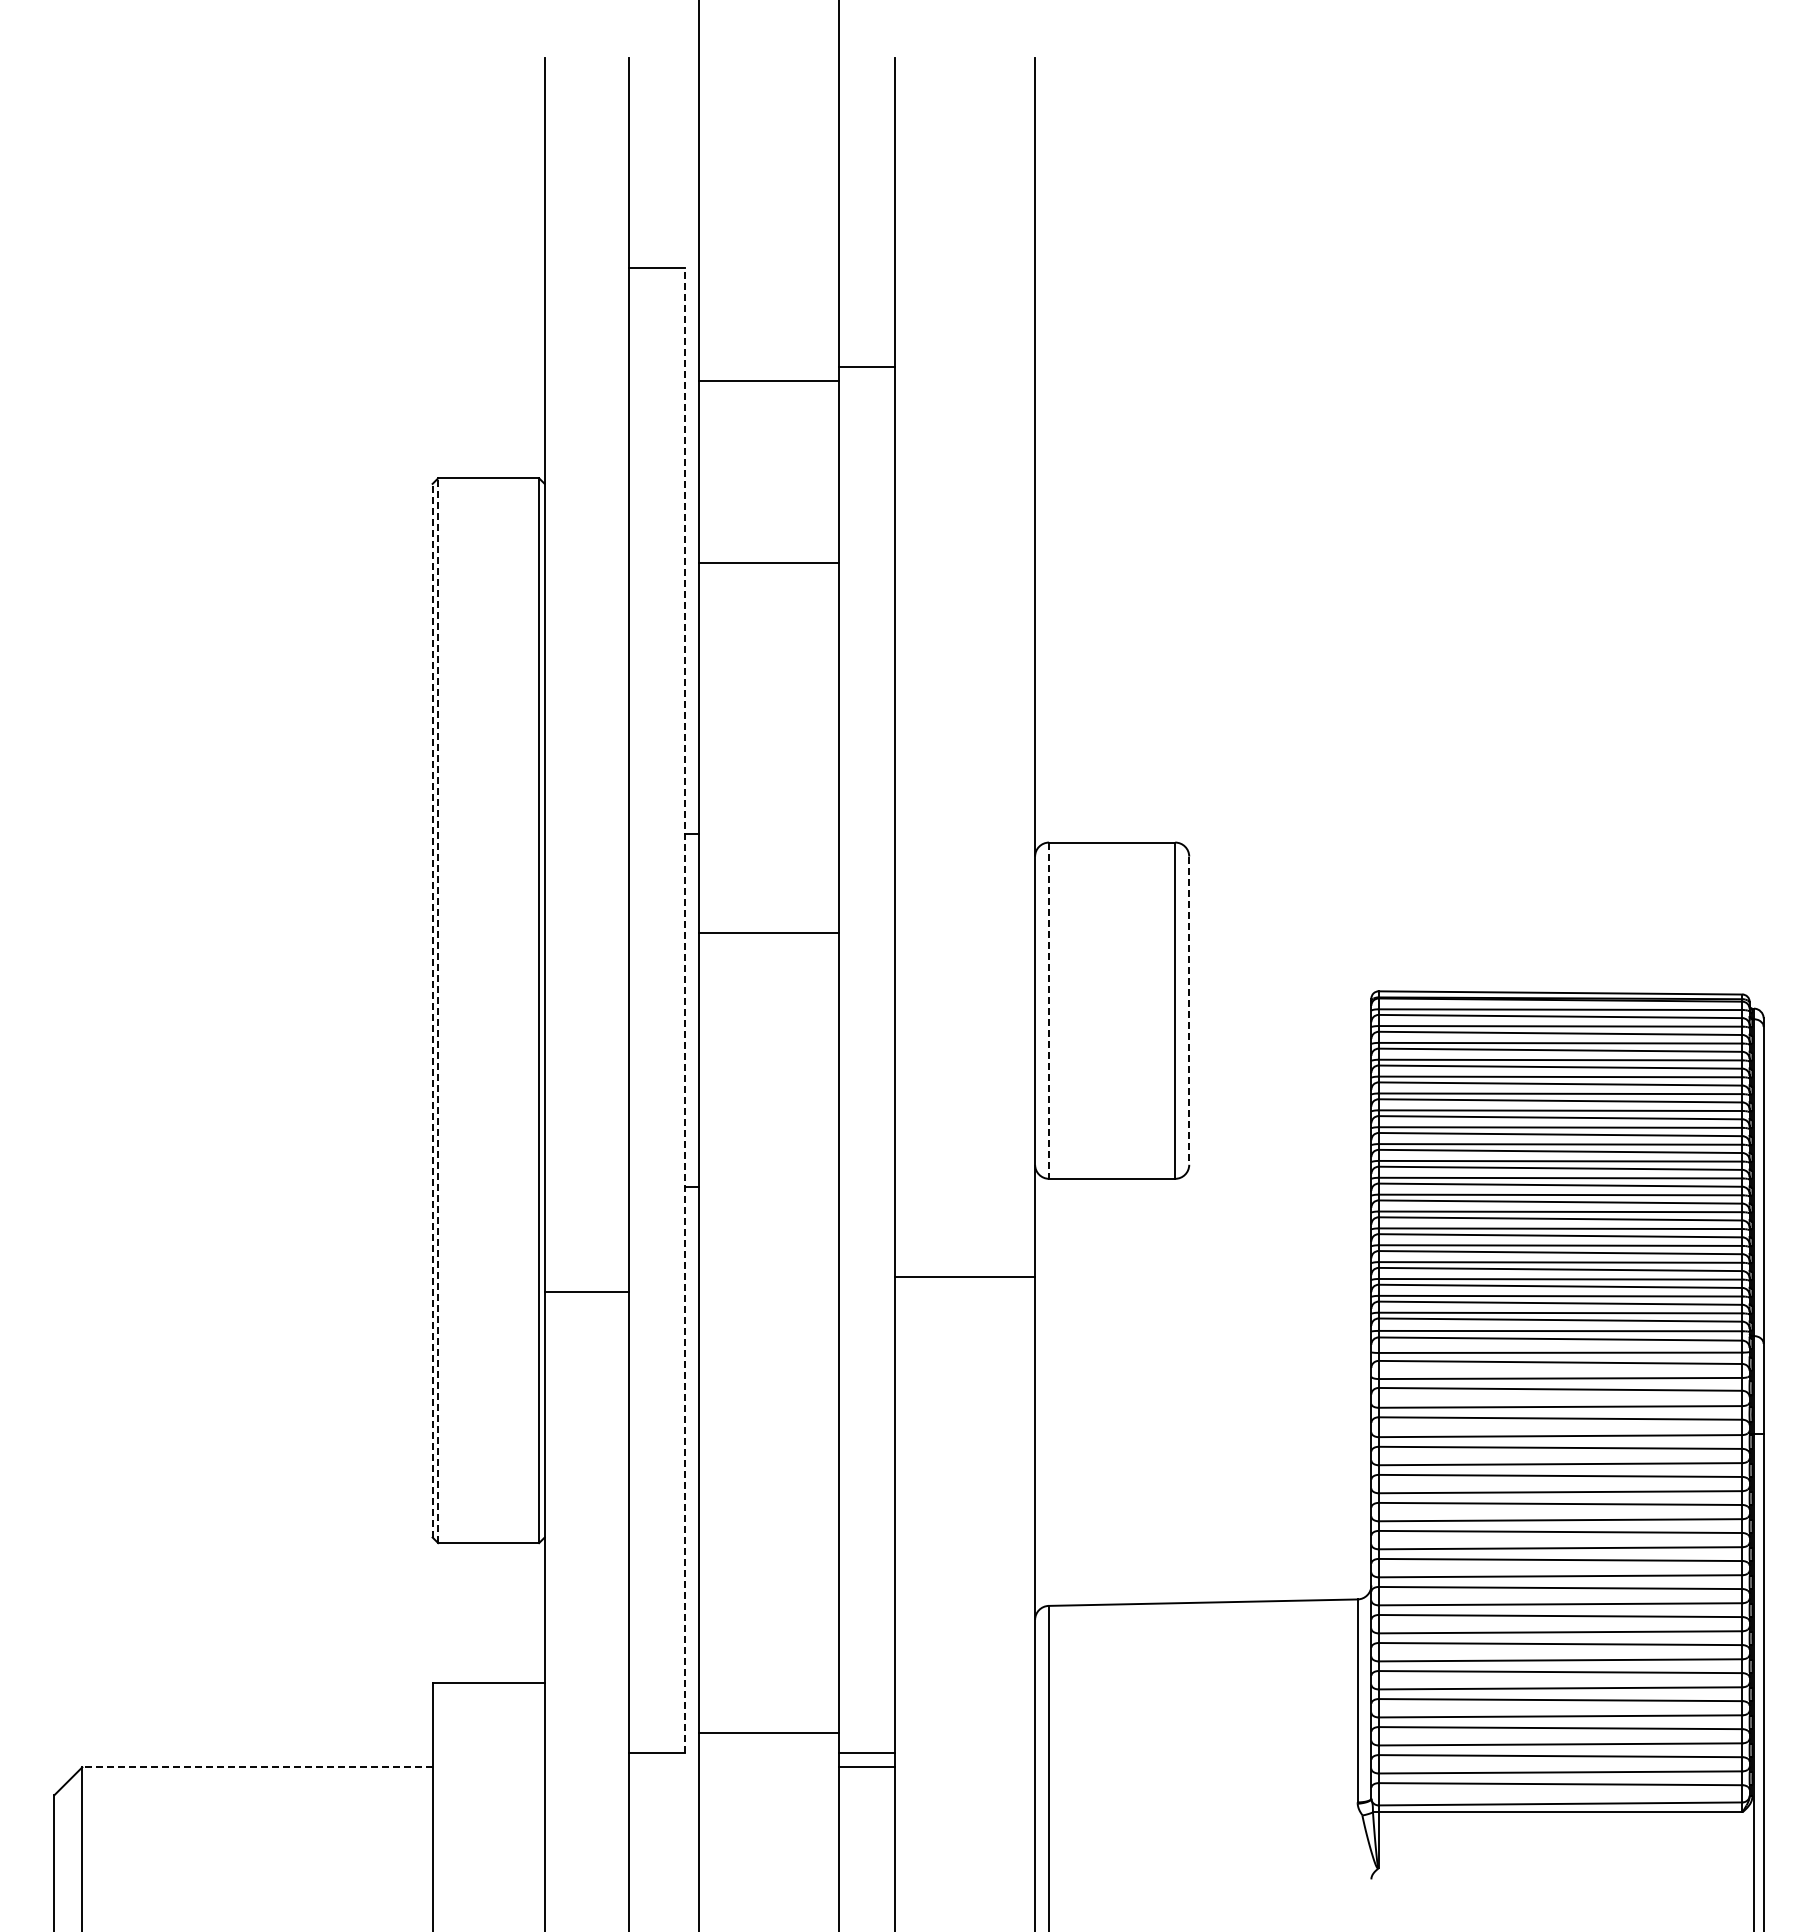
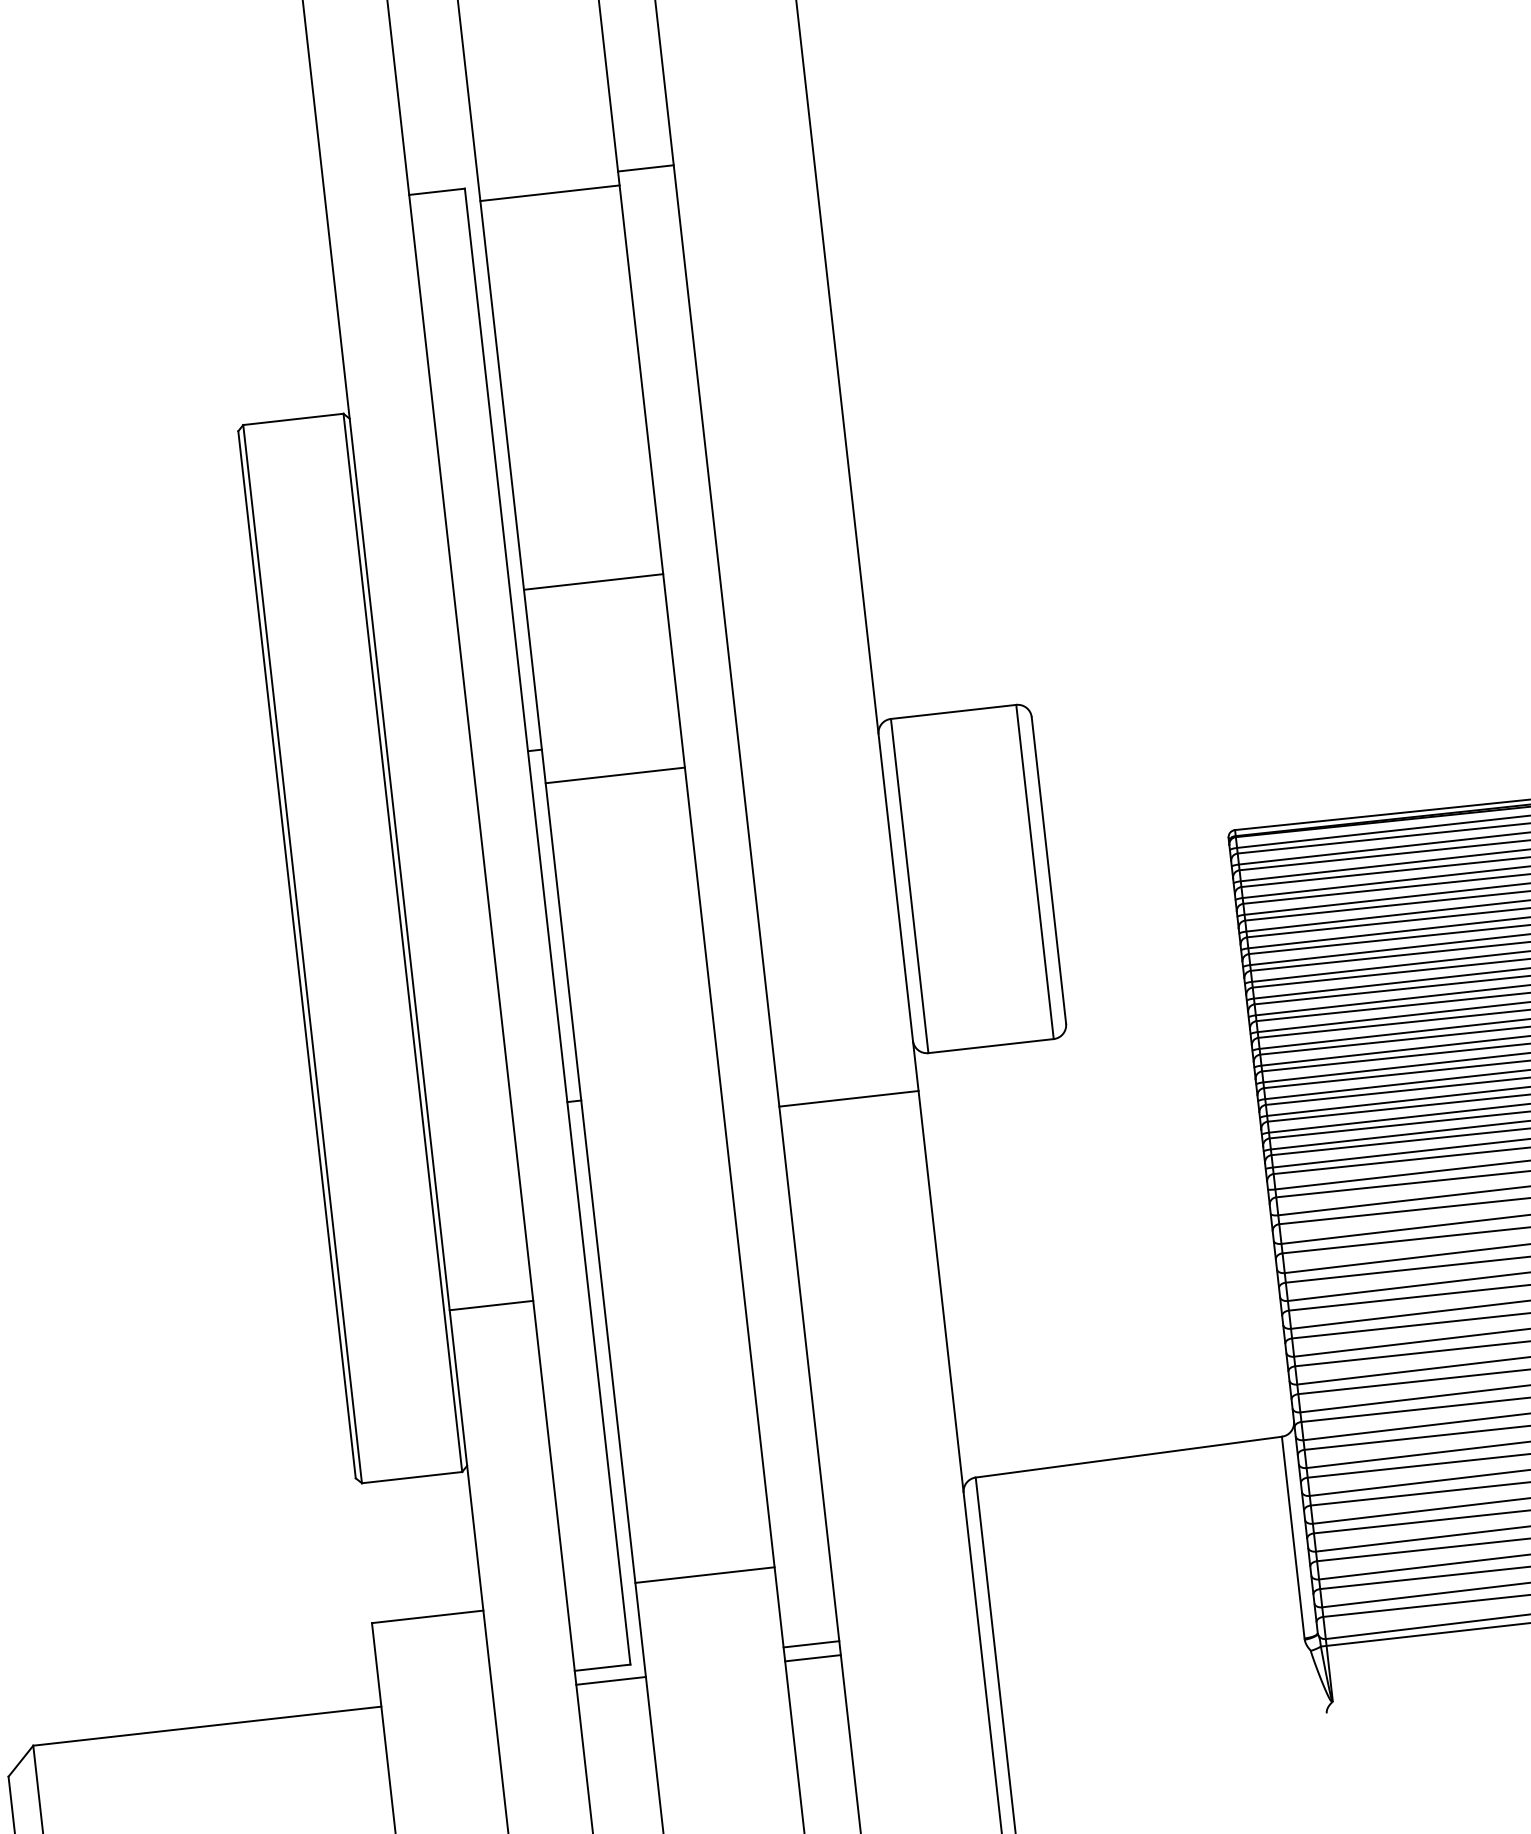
line: (866, 367) -> (645, 168), moved
line: (768, 381) -> (549, 193), moved
line: (768, 563) -> (593, 582), moved
line: (768, 932) -> (614, 775), moved
line: (432, 1010) -> (296, 954), dashed -> solid
line: (438, 1010) -> (302, 953), dashed -> solid
line: (684, 1010) -> (547, 926), dashed -> solid
line: (1049, 1011) -> (910, 886), dashed -> solid
line: (1189, 1011) -> (1049, 871), dashed -> solid
line: (964, 1277) -> (848, 1098), moved
line: (586, 1291) -> (491, 1305), moved
line: (768, 1732) -> (704, 1574), moved
line: (256, 1767) -> (206, 1726), dashed -> solid
line: (663, 1767) -> (610, 1681), added

